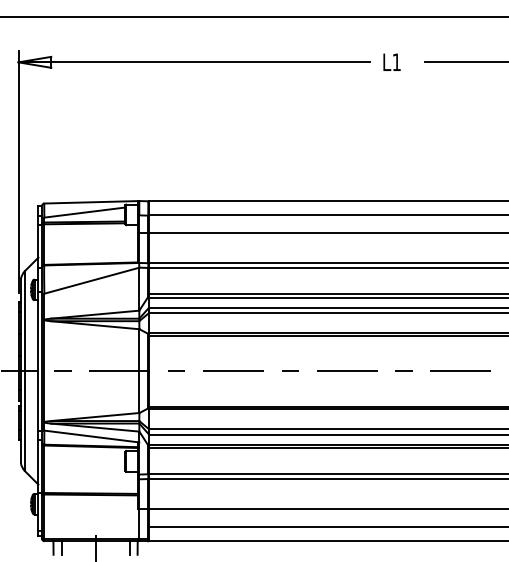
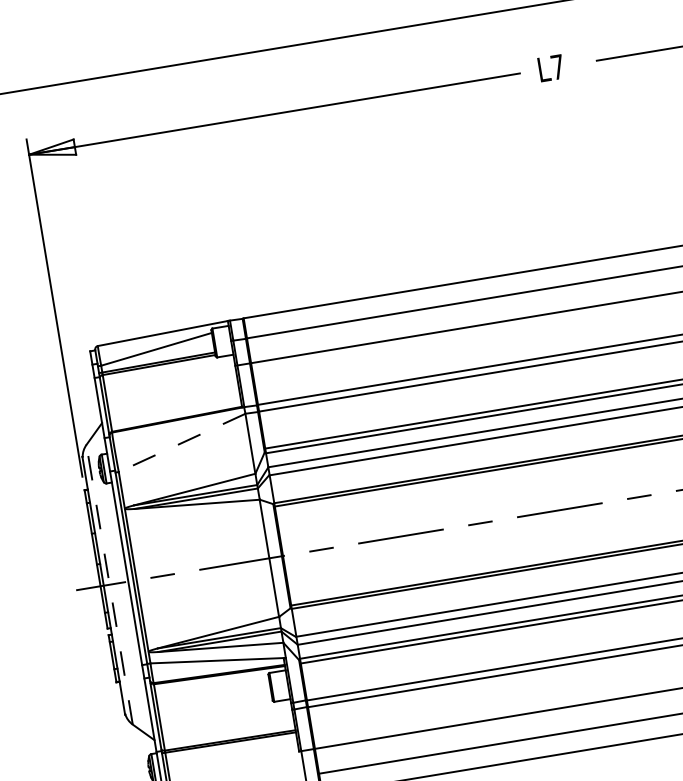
text: (396, 61) -> (557, 66), L1 -> L7
line: (91, 280) -> (181, 442), solid -> dashed
line: (25, 370) -> (110, 583), solid -> dashed

